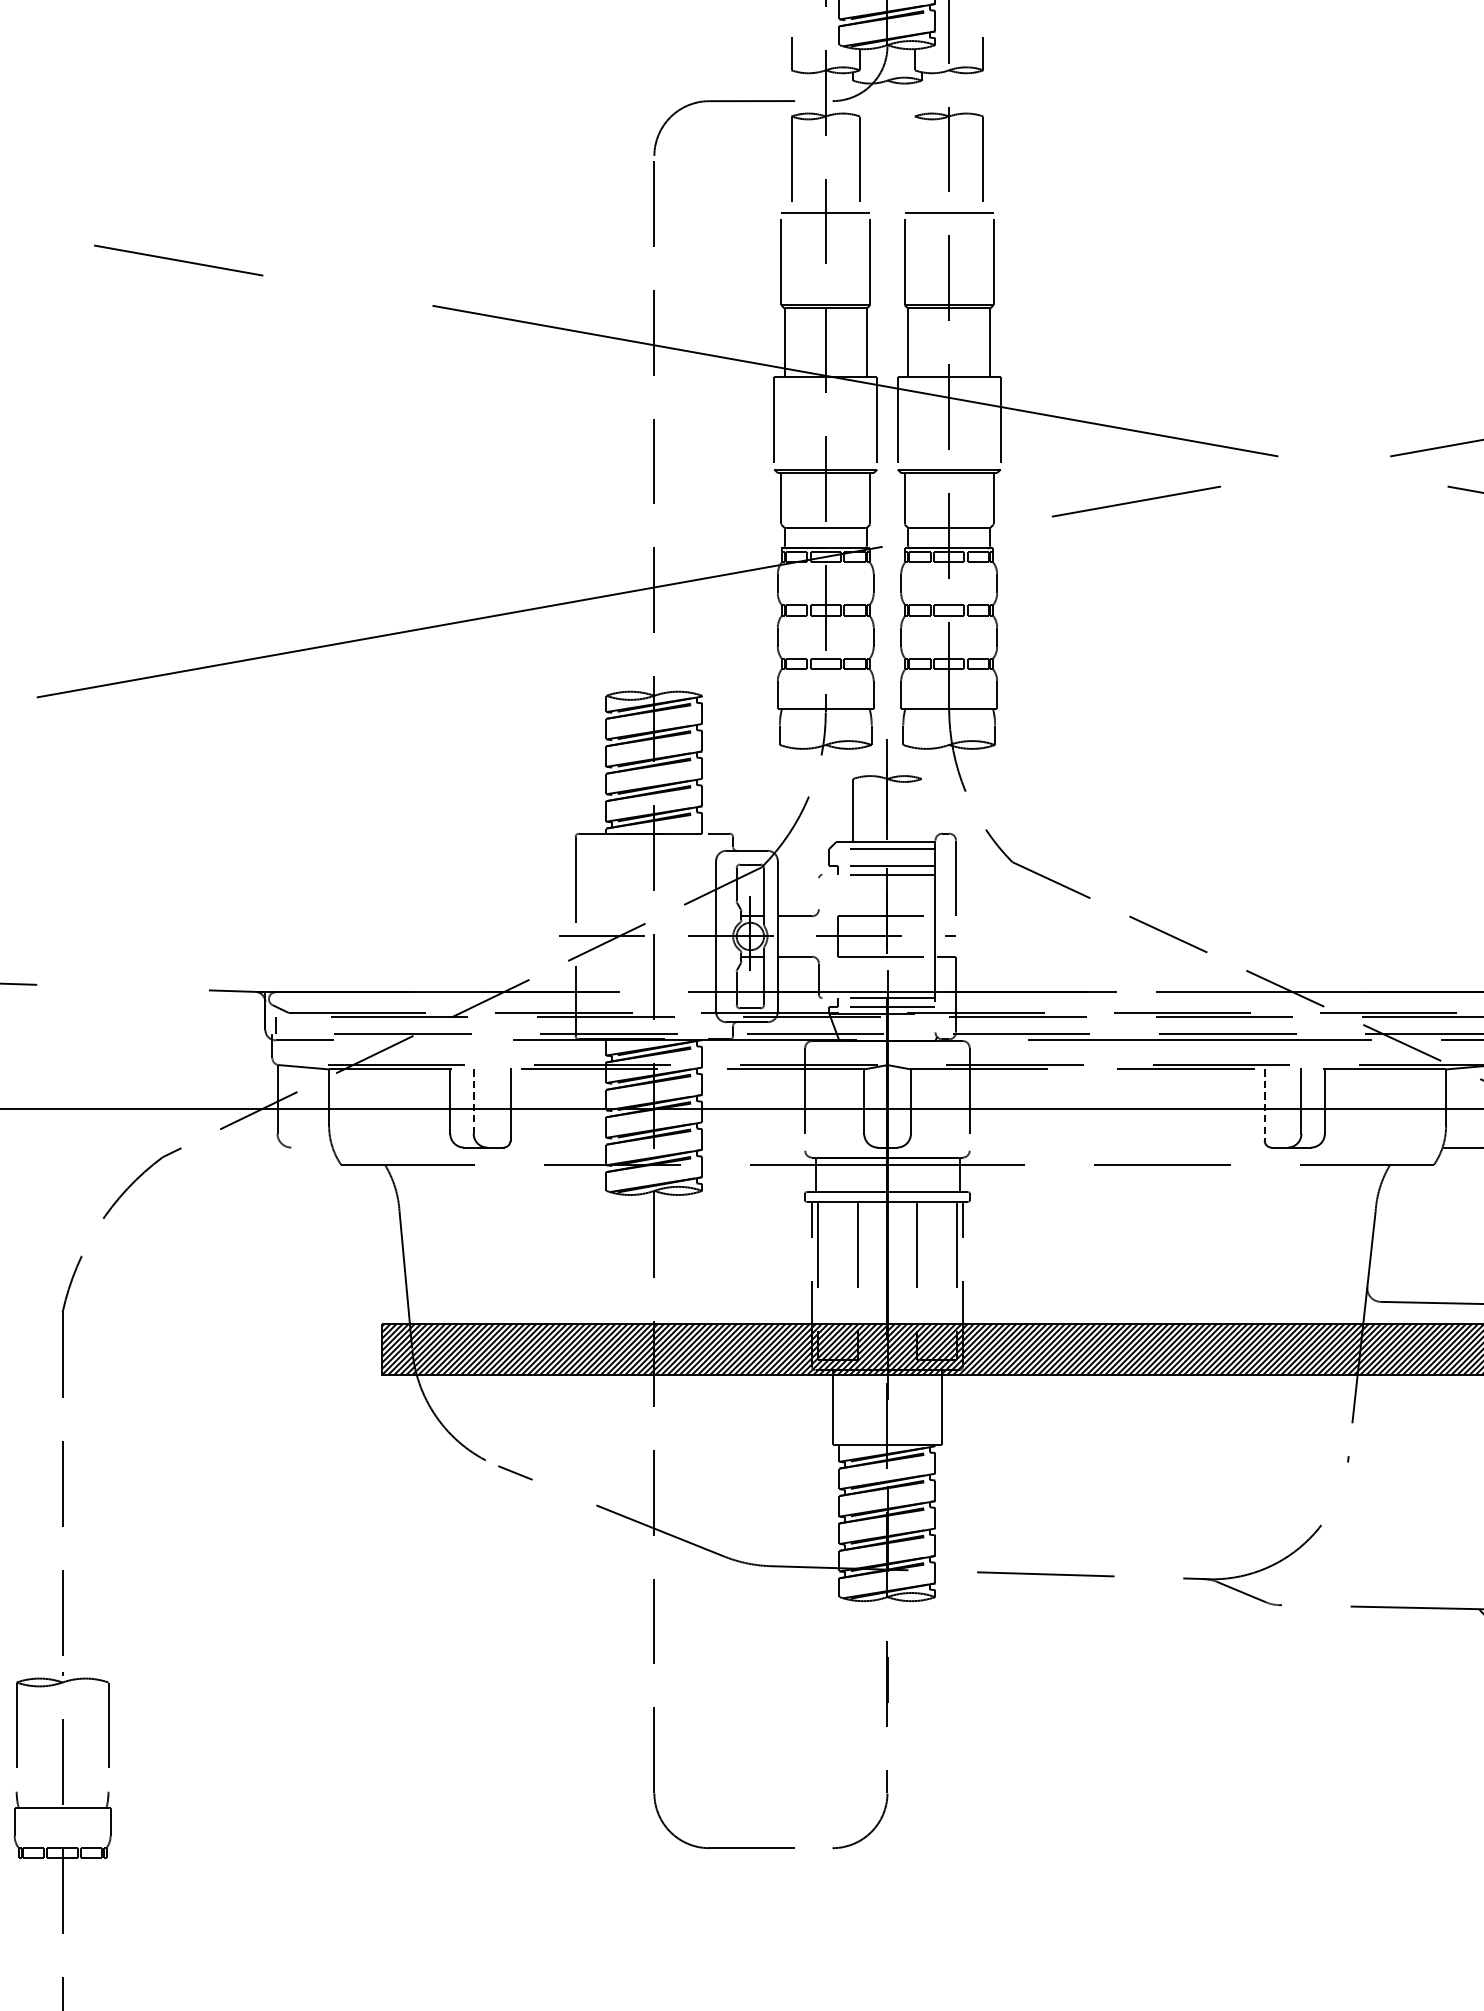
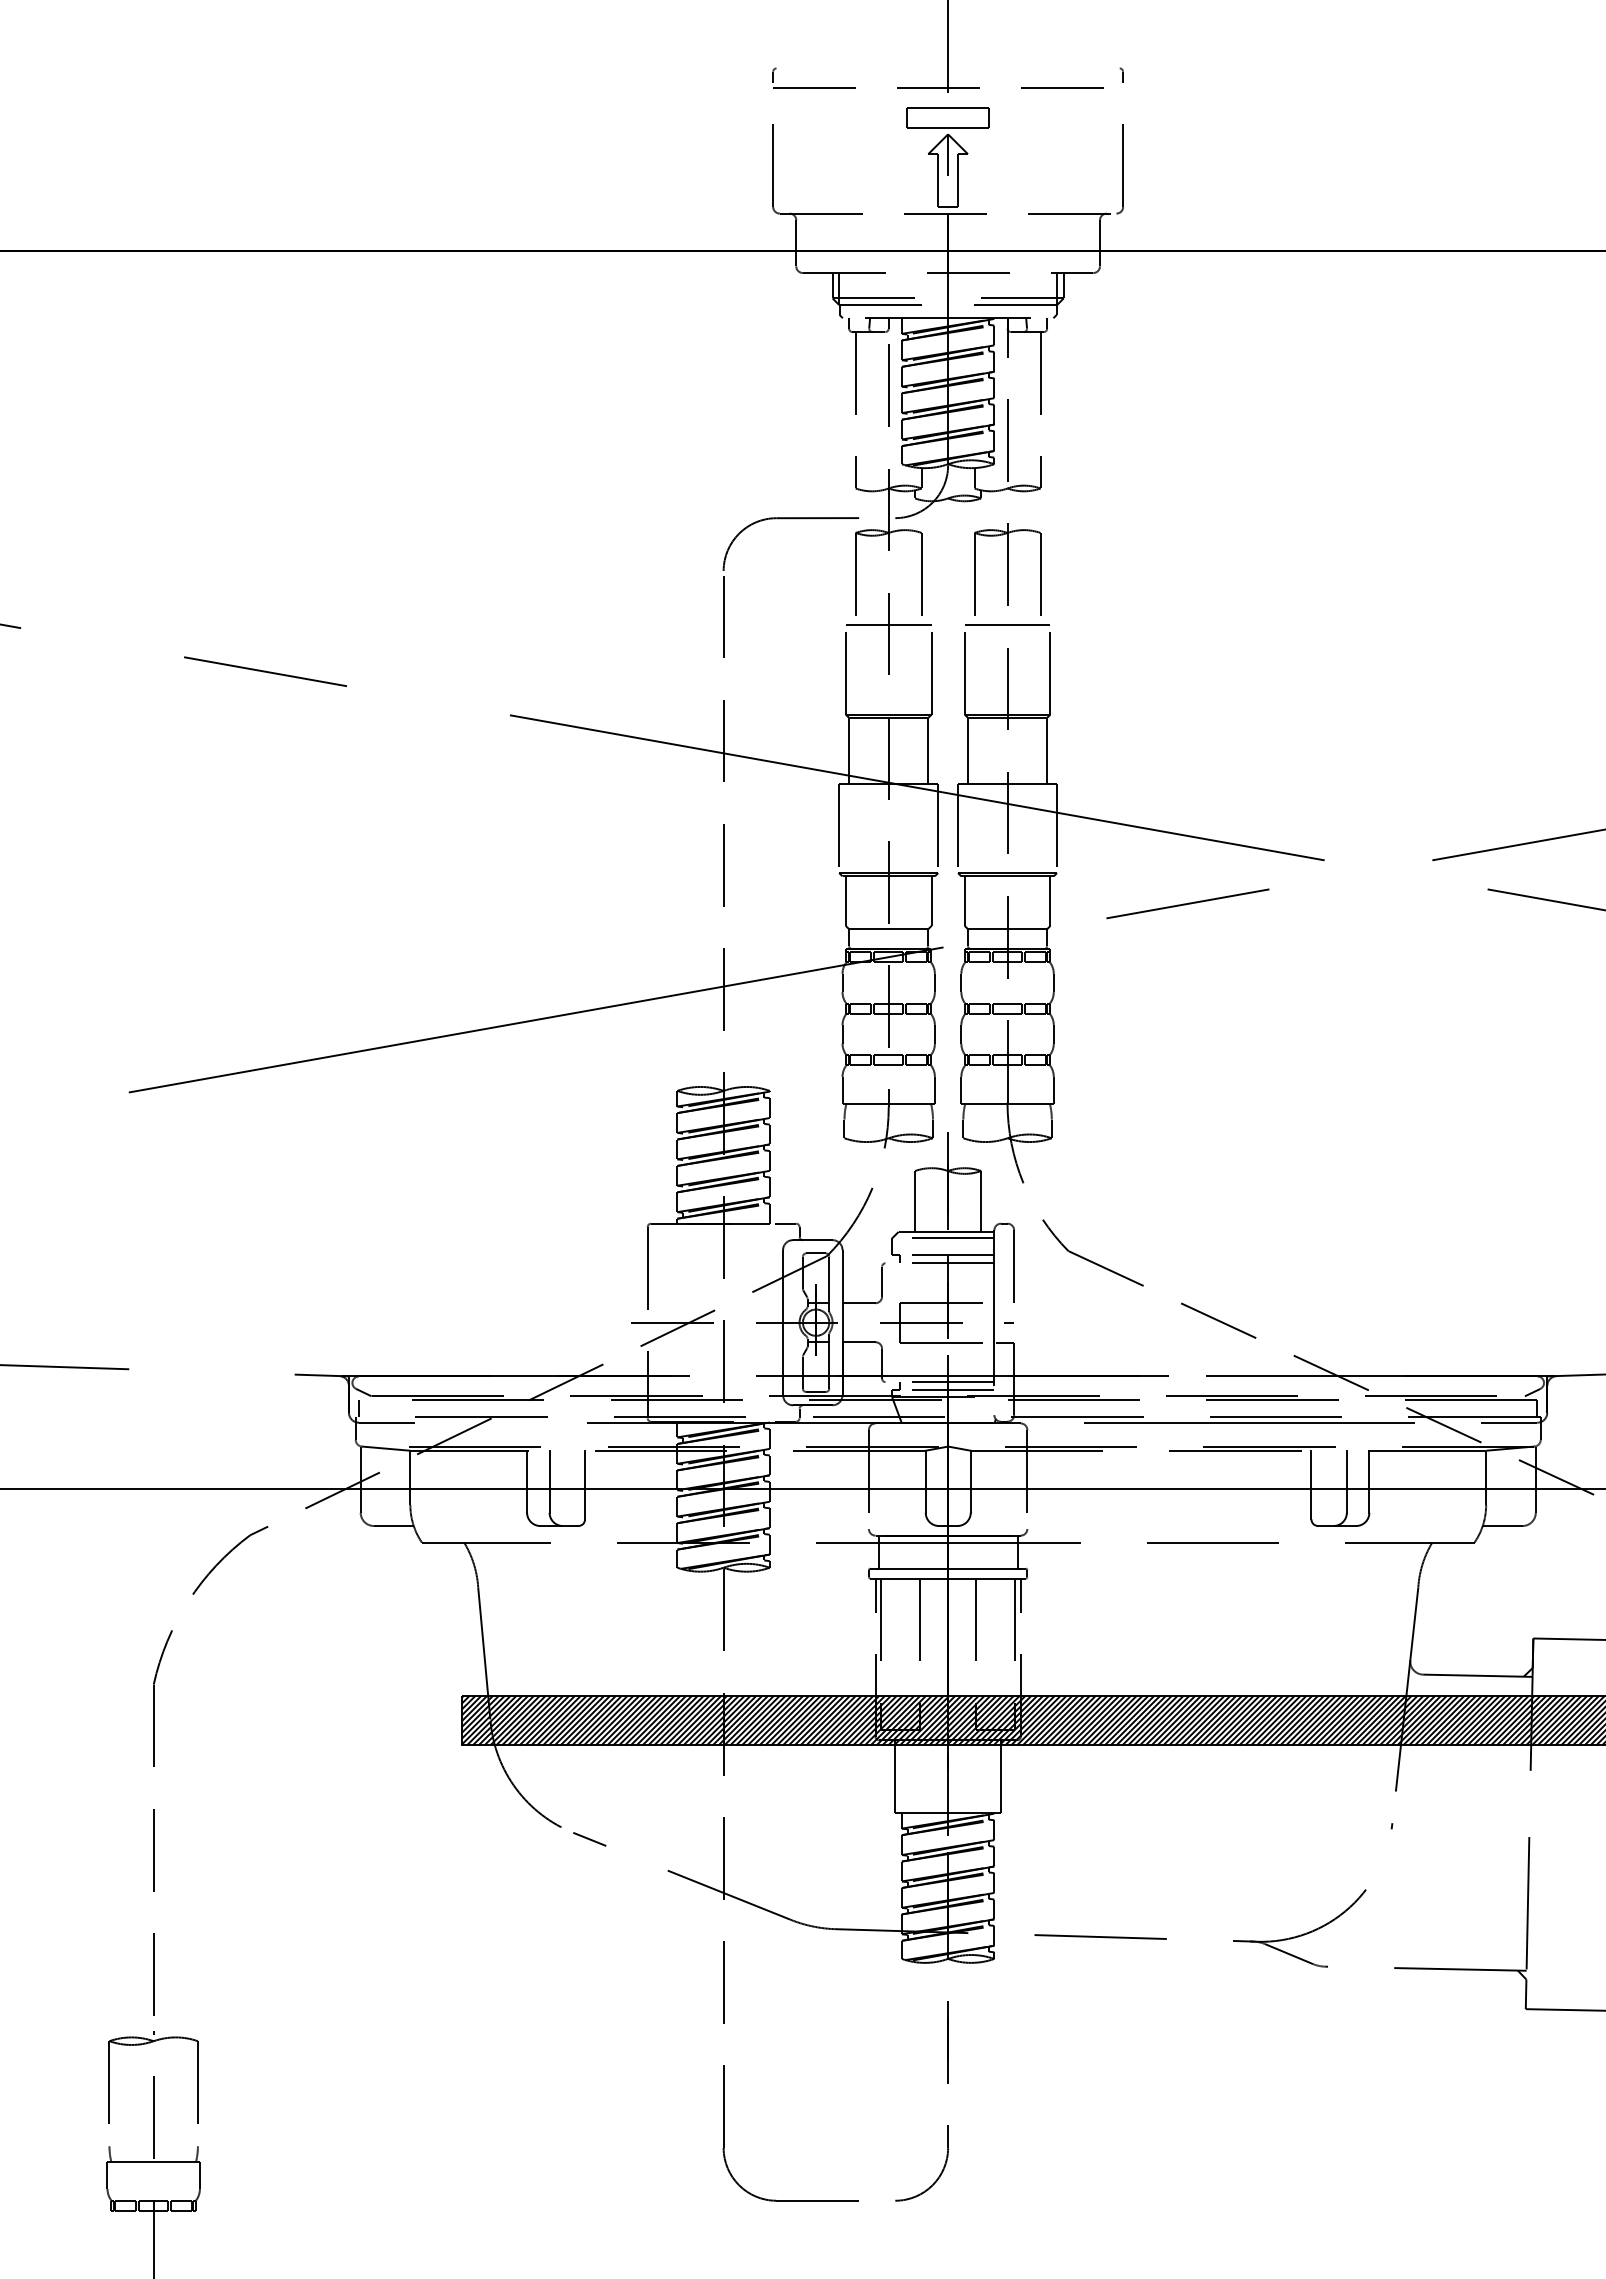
line: (914, 163) -> (974, 578), added
line: (922, 810) -> (981, 1201), added
line: (819, 893) -> (882, 1281), added
line: (473, 1102) -> (549, 1482), dashed -> solid
line: (1264, 1105) -> (1311, 1485), dashed -> solid
line: (311, 1148) -> (393, 1526), added

